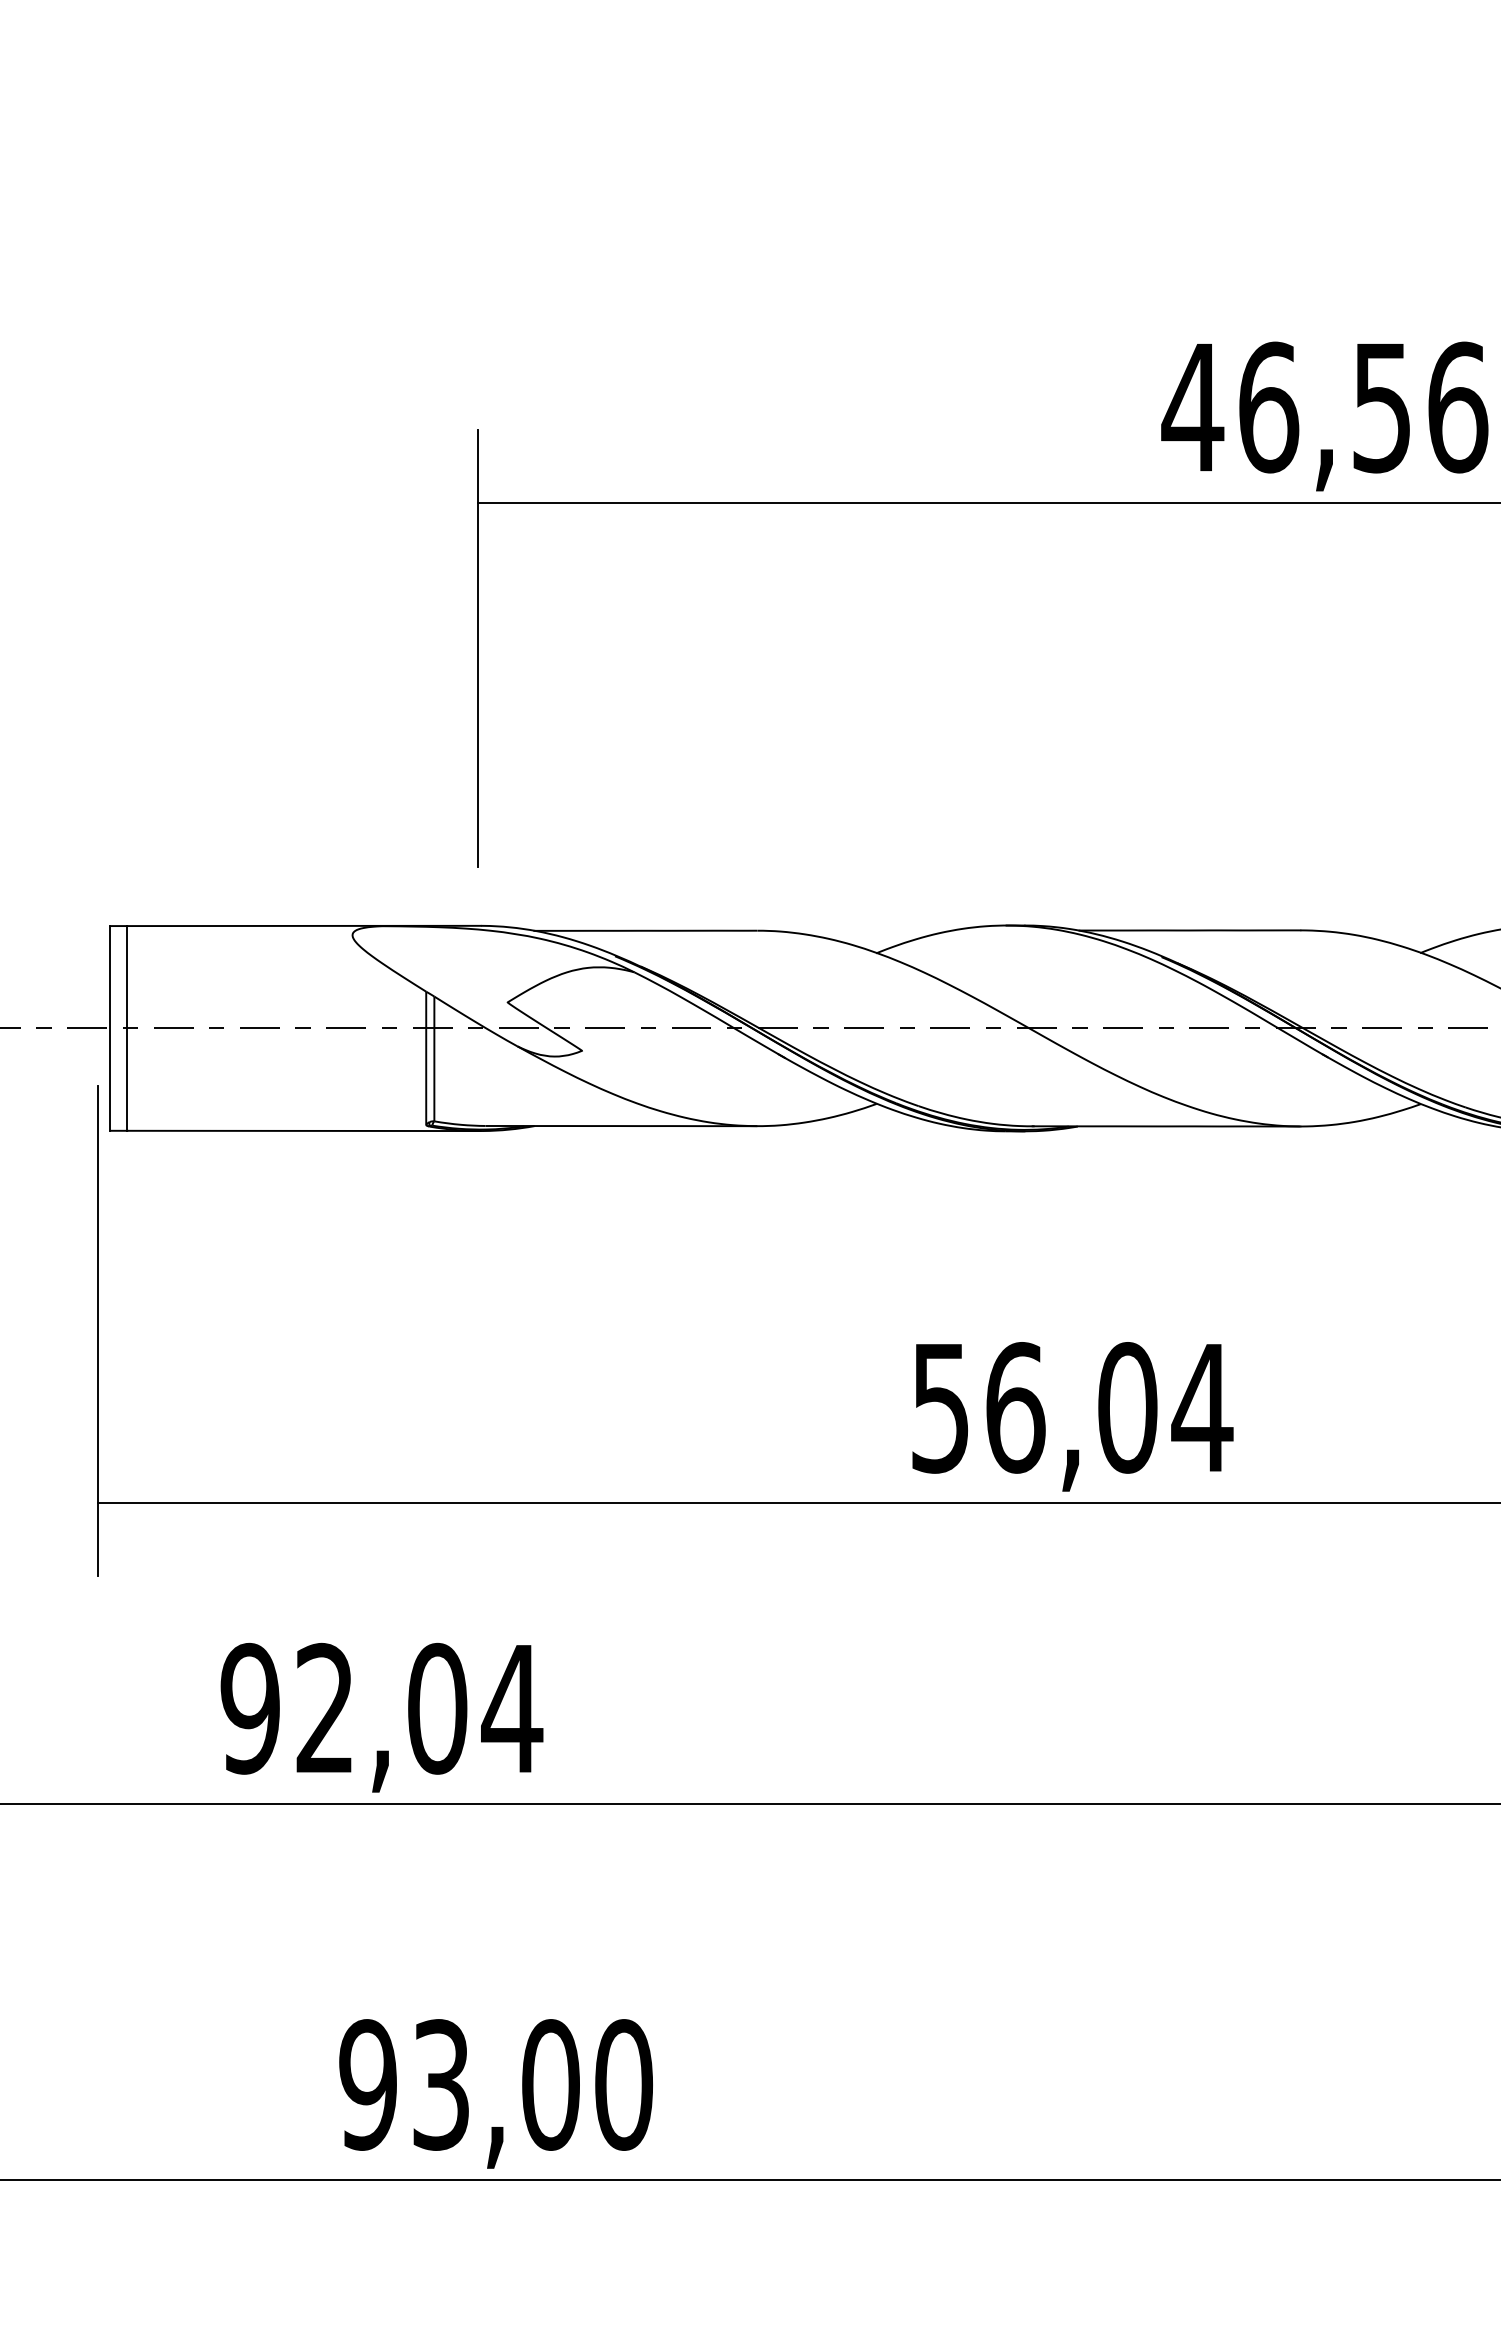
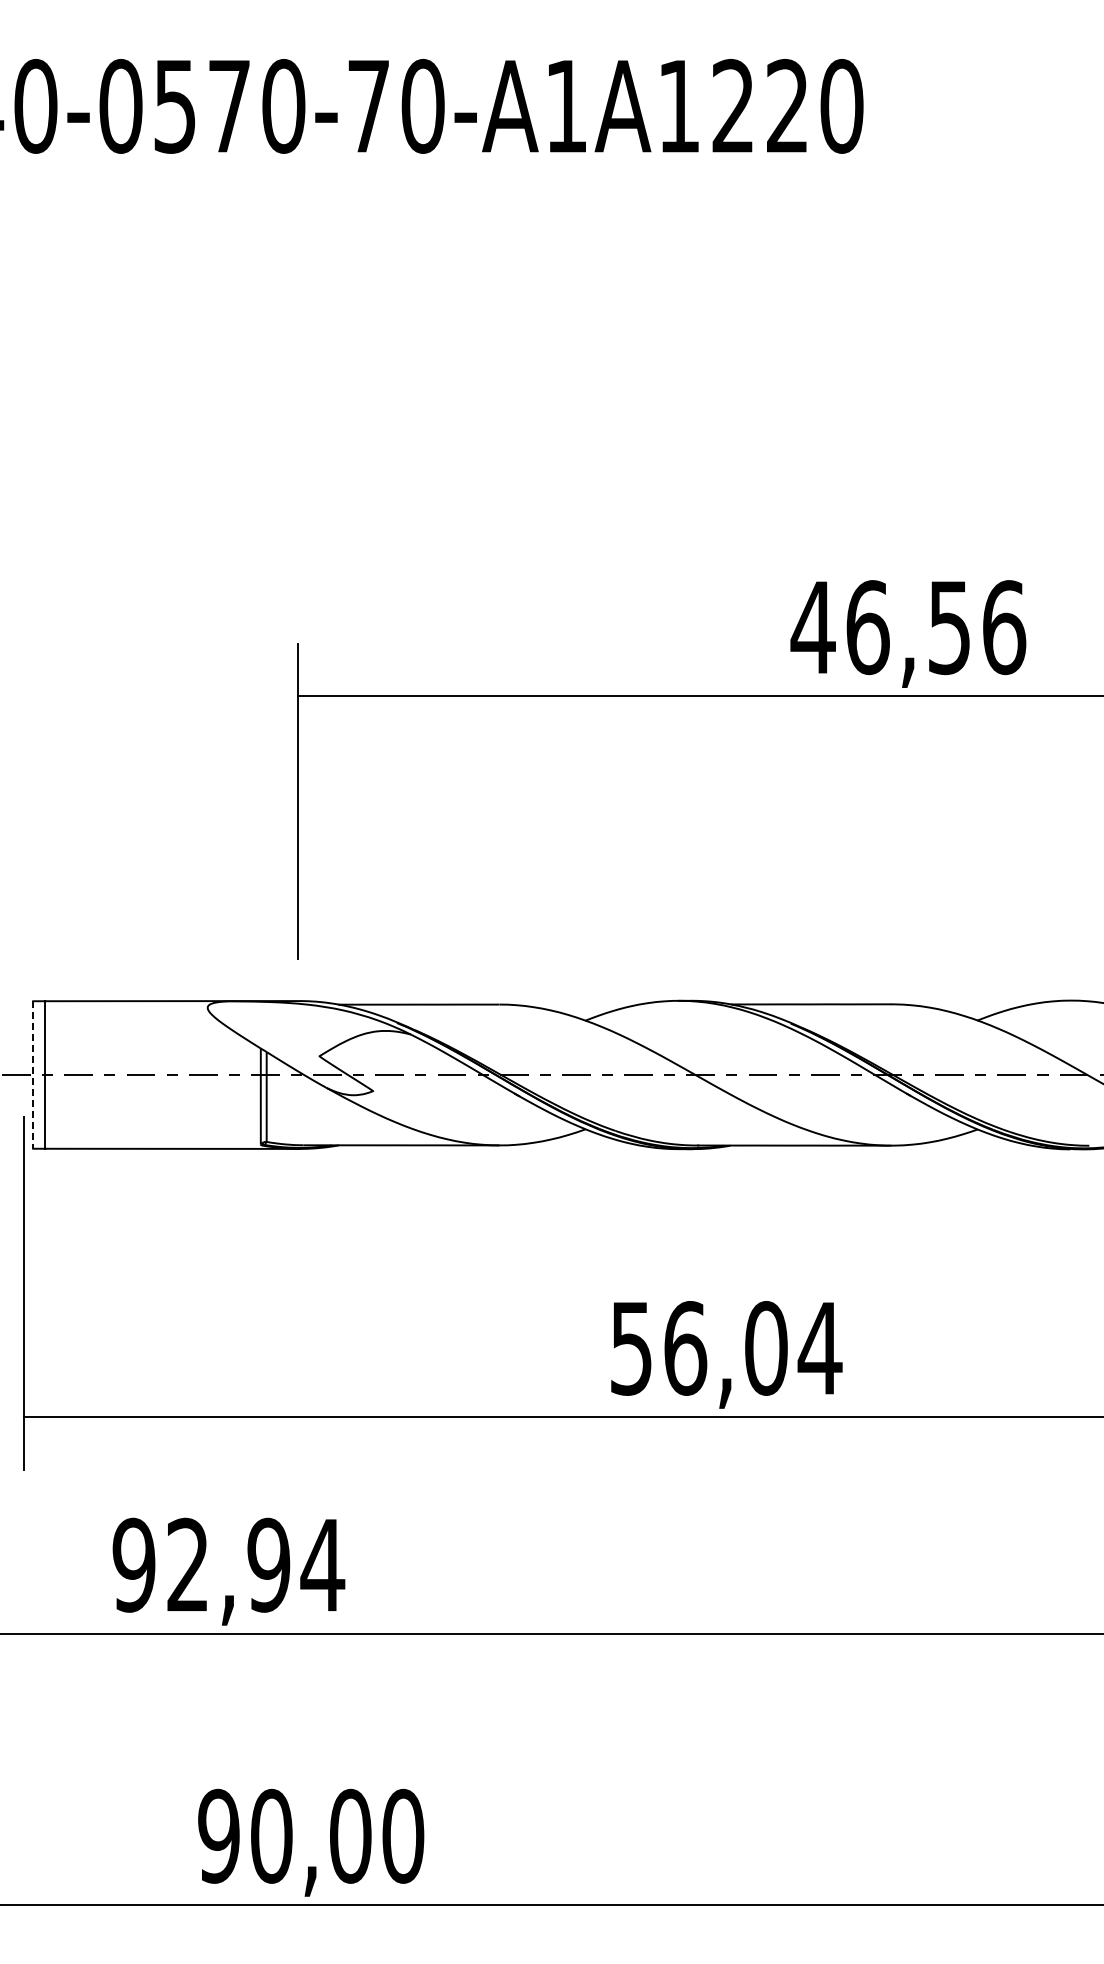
line: (110, 1029) -> (33, 1075), solid -> dashed
text: (436, 1707) -> (268, 1564), 92,04 -> 92,94
text: (441, 2083) -> (271, 1835), 93,00 -> 90,00

